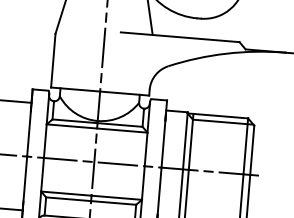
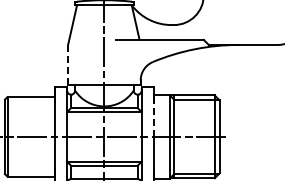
line: (53, 60) -> (68, 64), solid -> dashed
line: (164, 141) -> (154, 117), solid -> dashed

